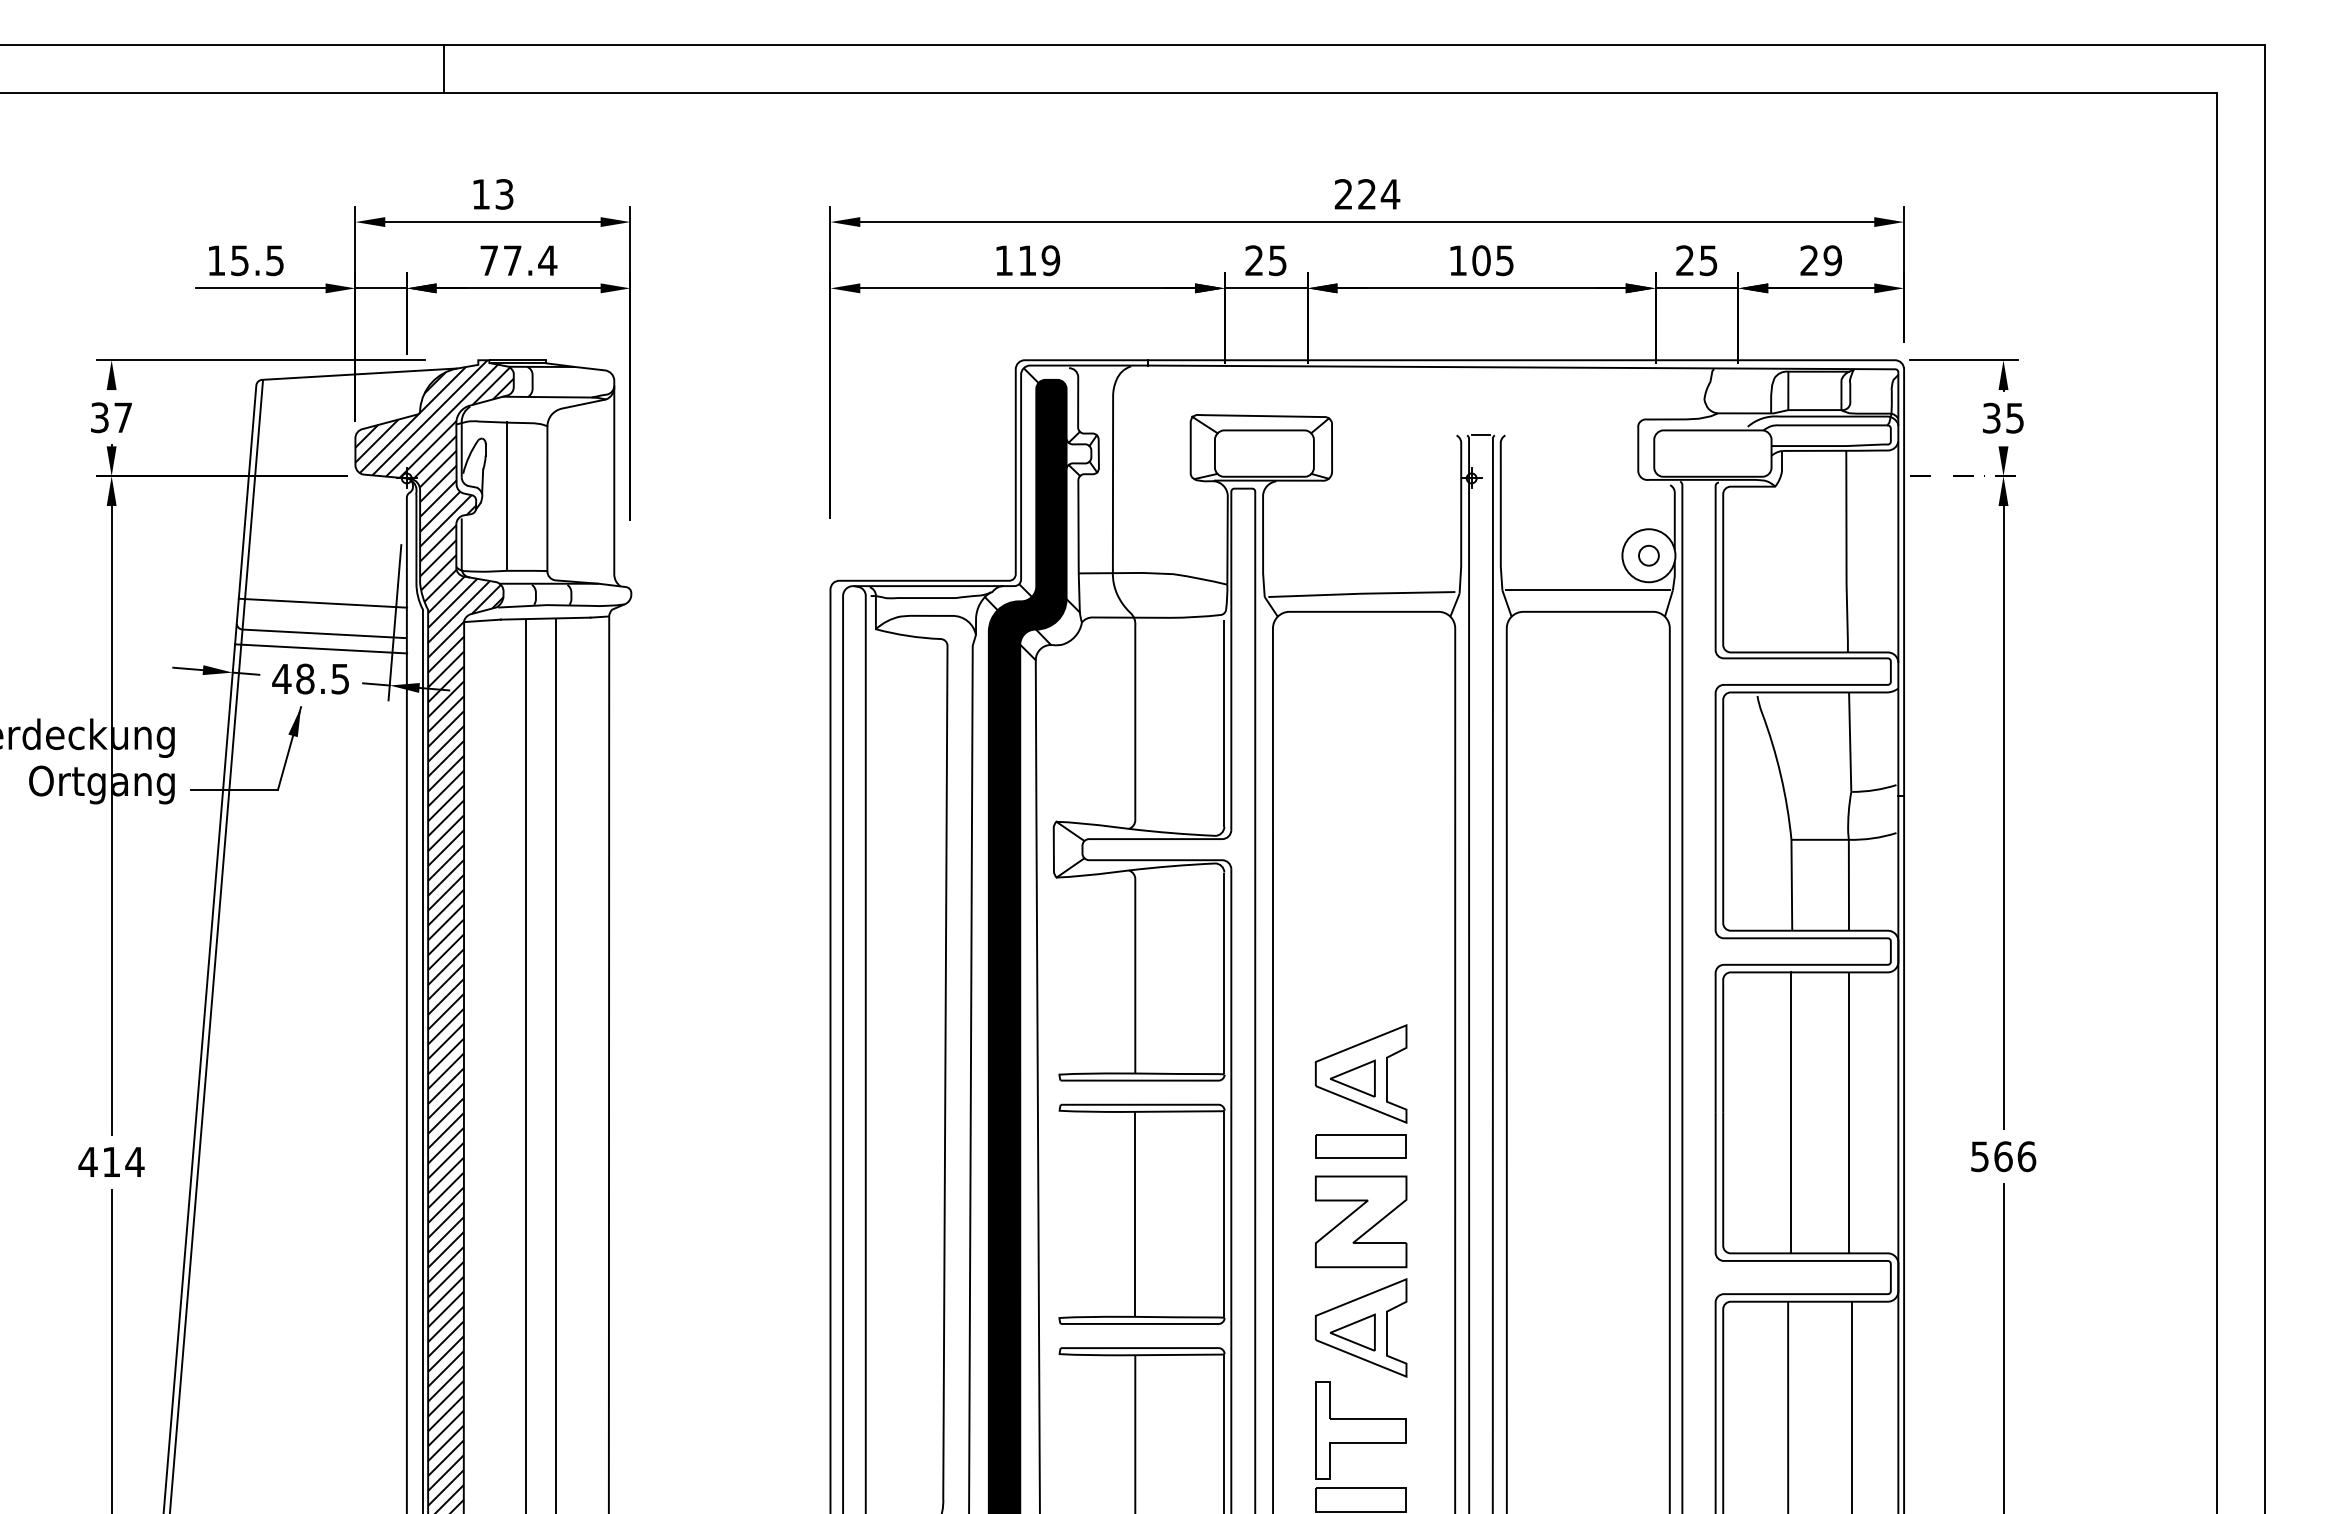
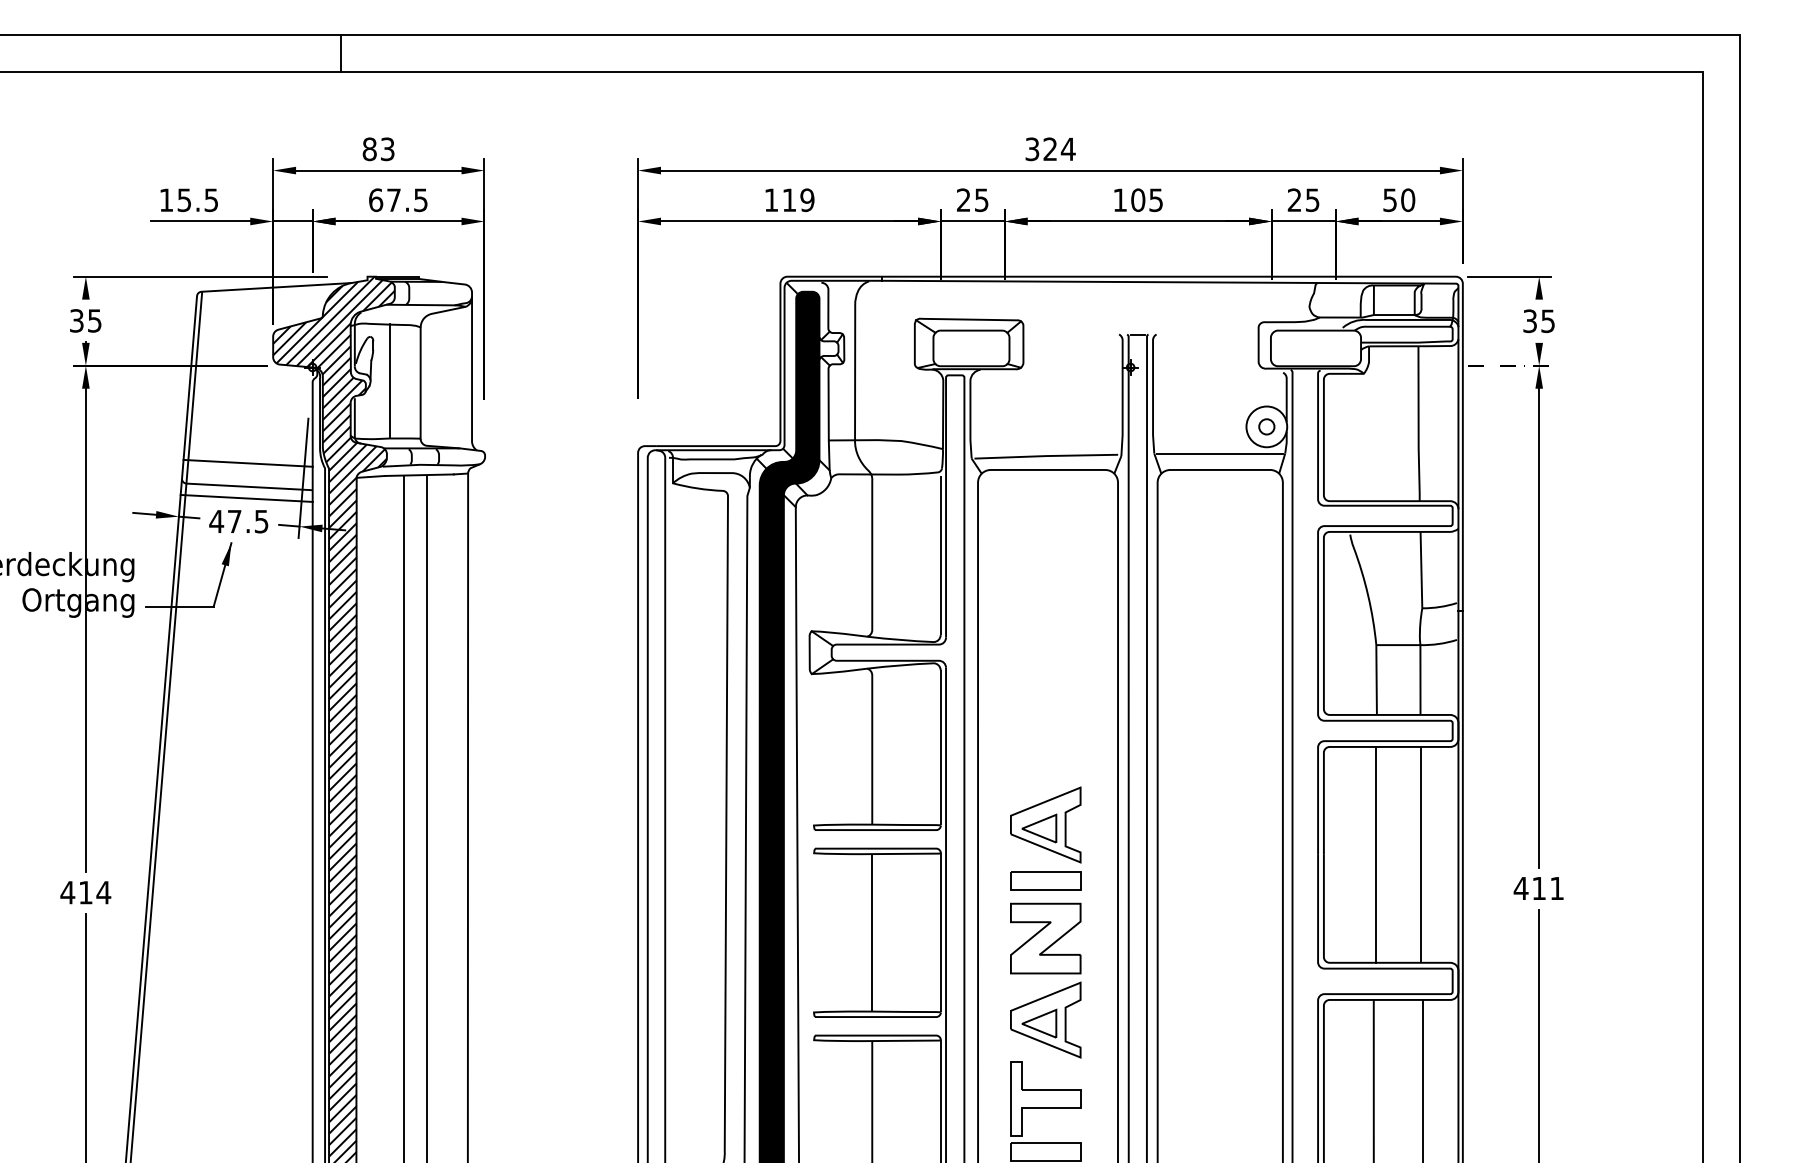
text: (481, 194) -> (370, 149), 13 -> 83
text: (1343, 194) -> (1032, 149), 224 -> 324
text: (518, 260) -> (398, 200), 77.4 -> 67.5
text: (1821, 260) -> (1399, 200), 29 -> 50
text: (122, 417) -> (94, 320), 37 -> 35
text: (305, 678) -> (234, 521), 48.5 -> 47.5
text: (2003, 1156) -> (1539, 888), 566 -> 411

